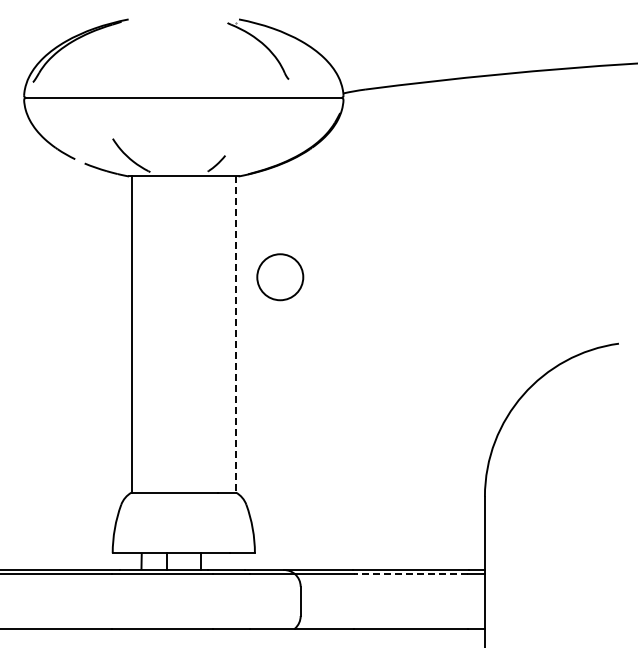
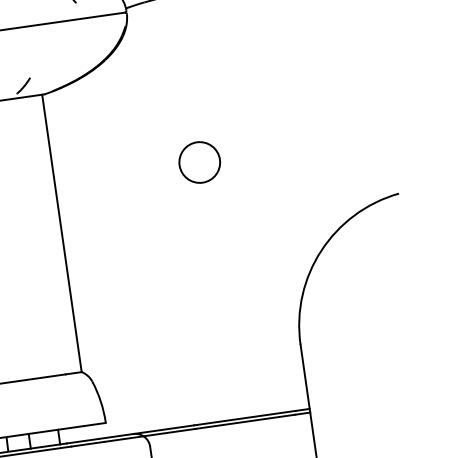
circle: (280, 277) -> (199, 162), moved
line: (236, 335) -> (62, 234), dashed -> solid
line: (411, 574) -> (245, 422), dashed -> solid

